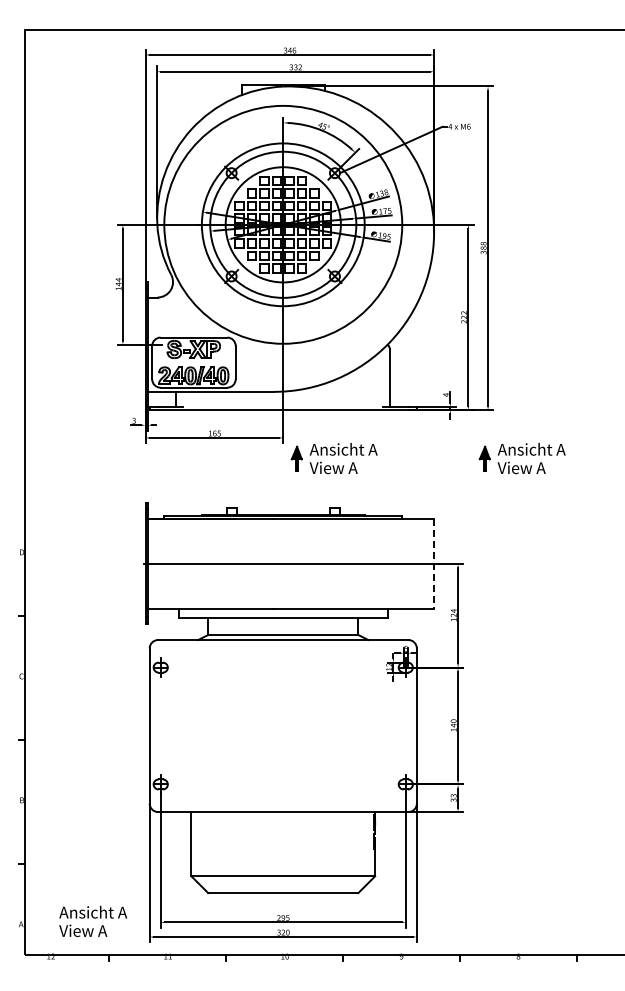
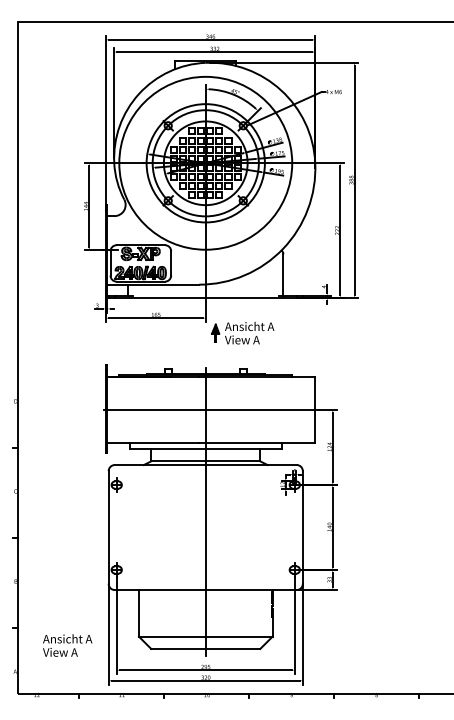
part: (521, 458) -> (378, 333), removed
line: (434, 564) -> (315, 410), dashed -> solid
line: (283, 703) -> (205, 511), added
text: (93, 920) -> (67, 644), moved

